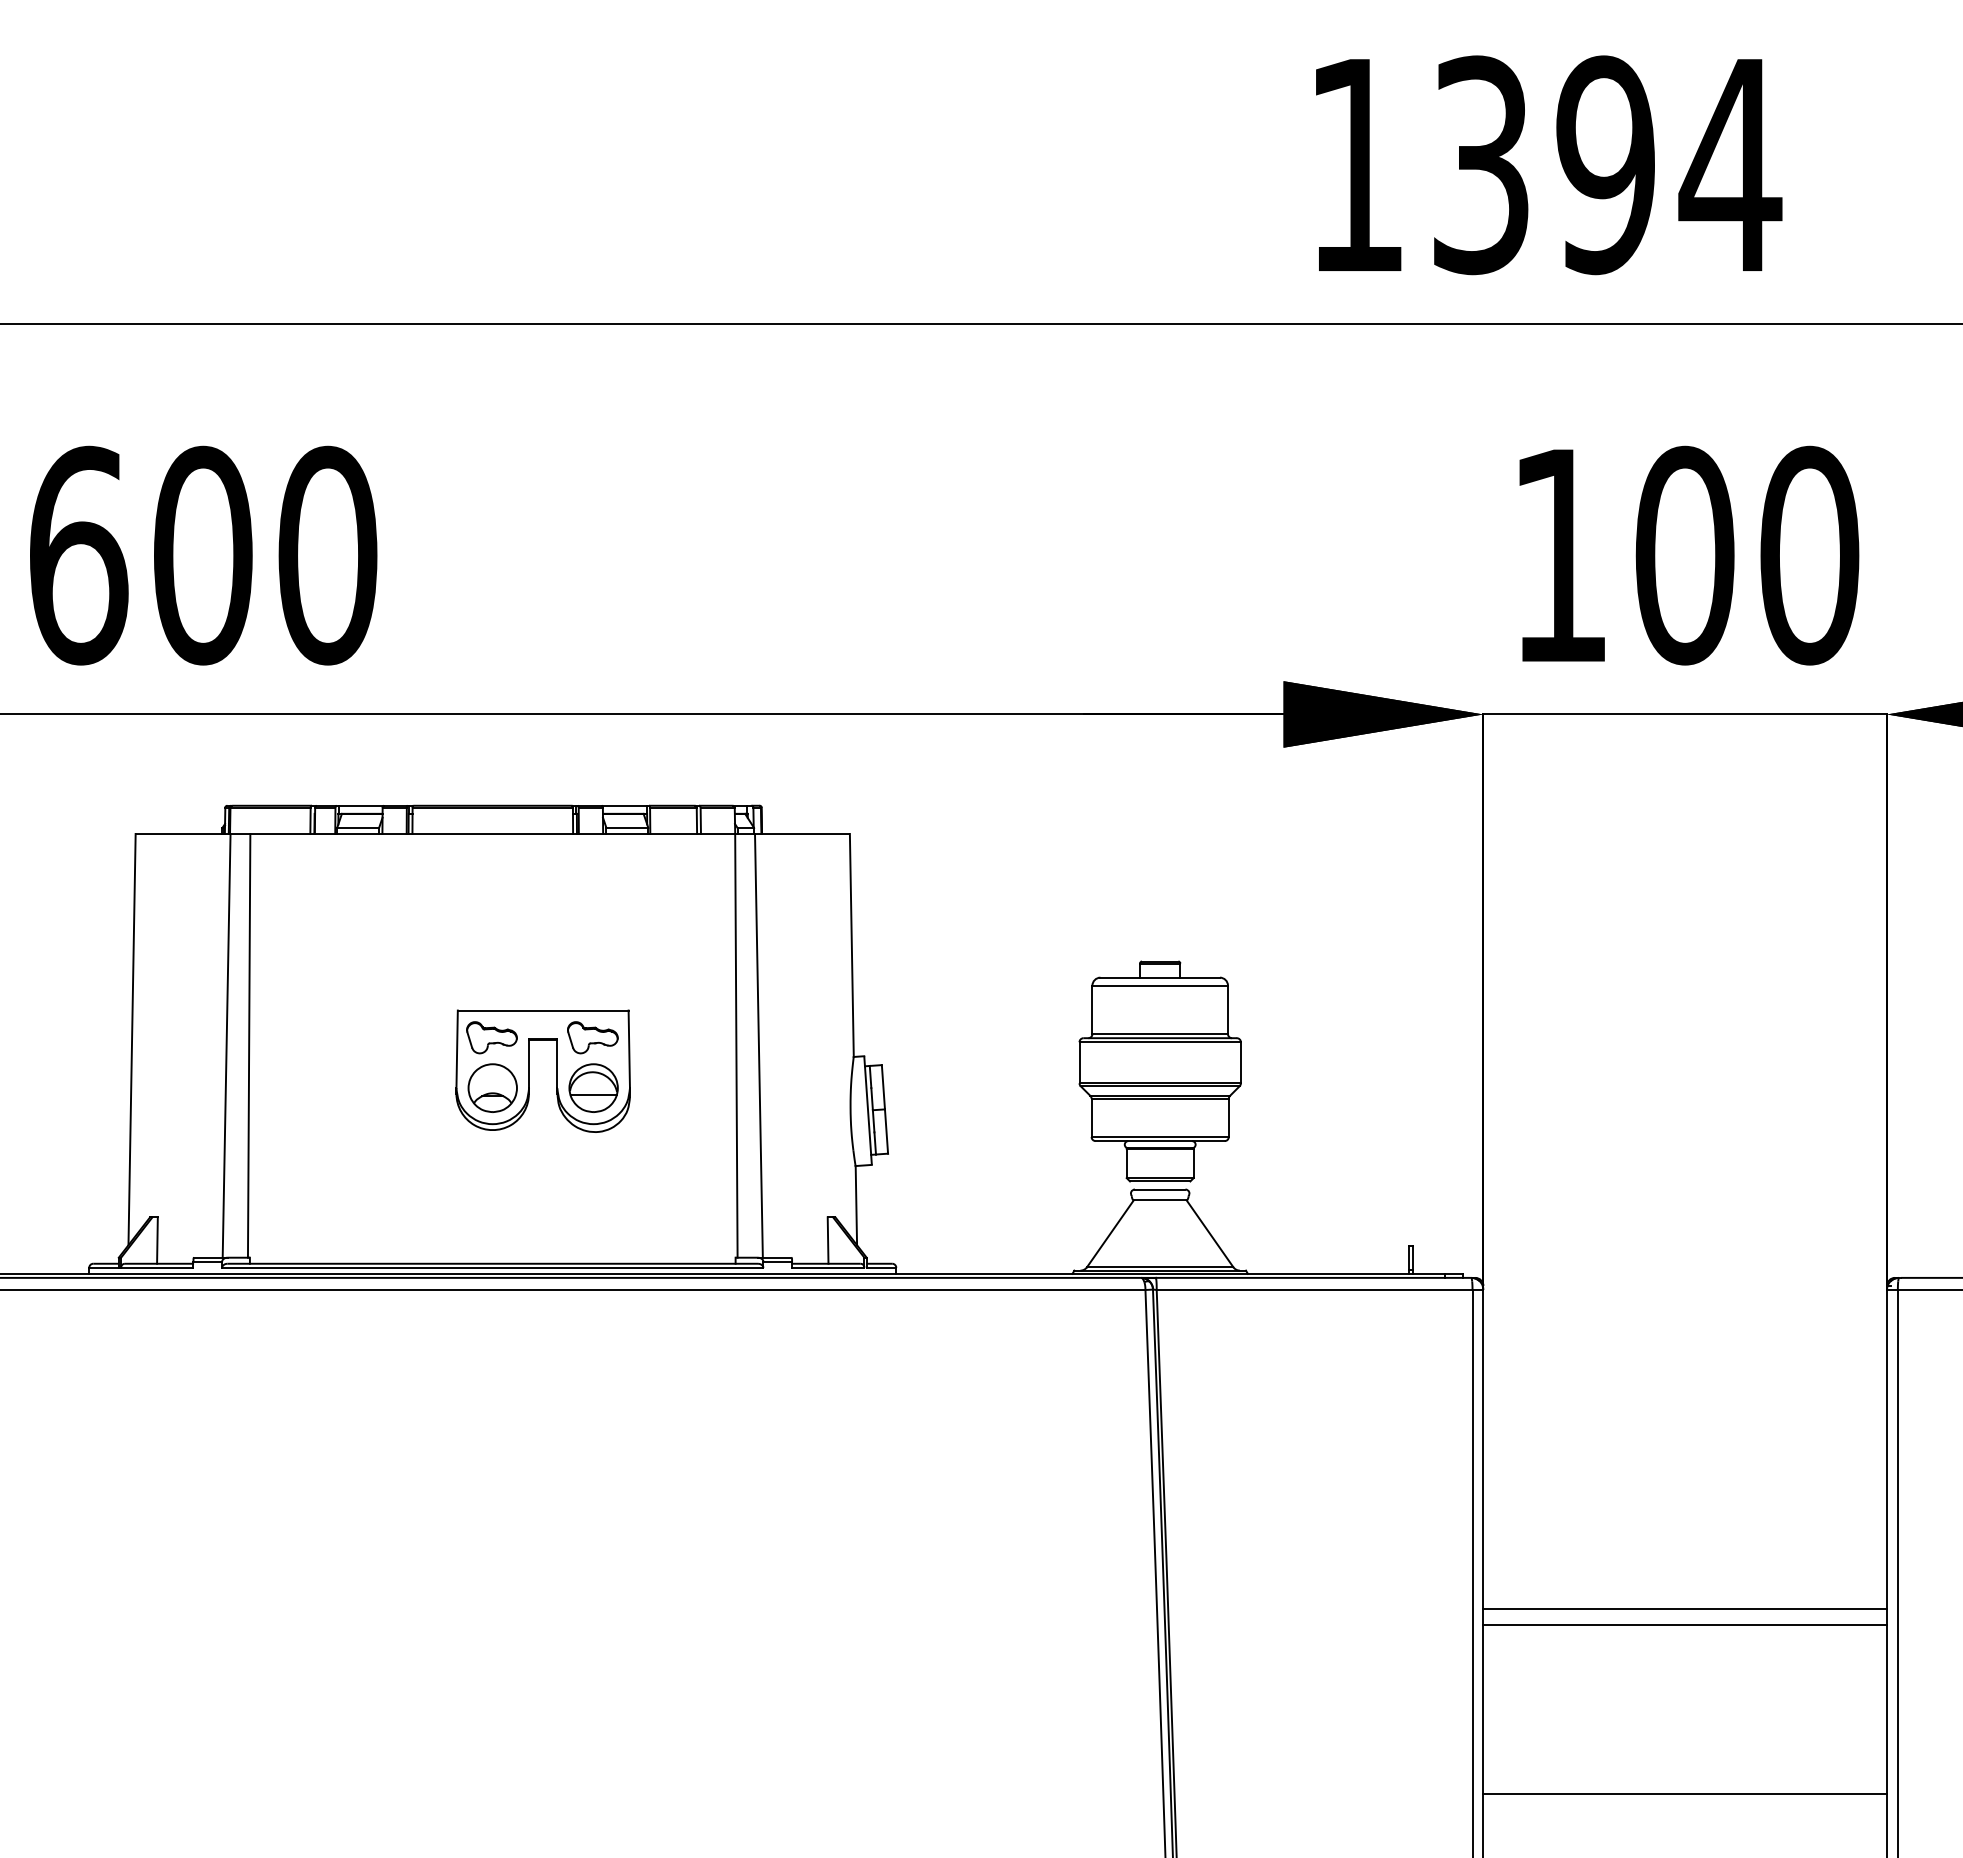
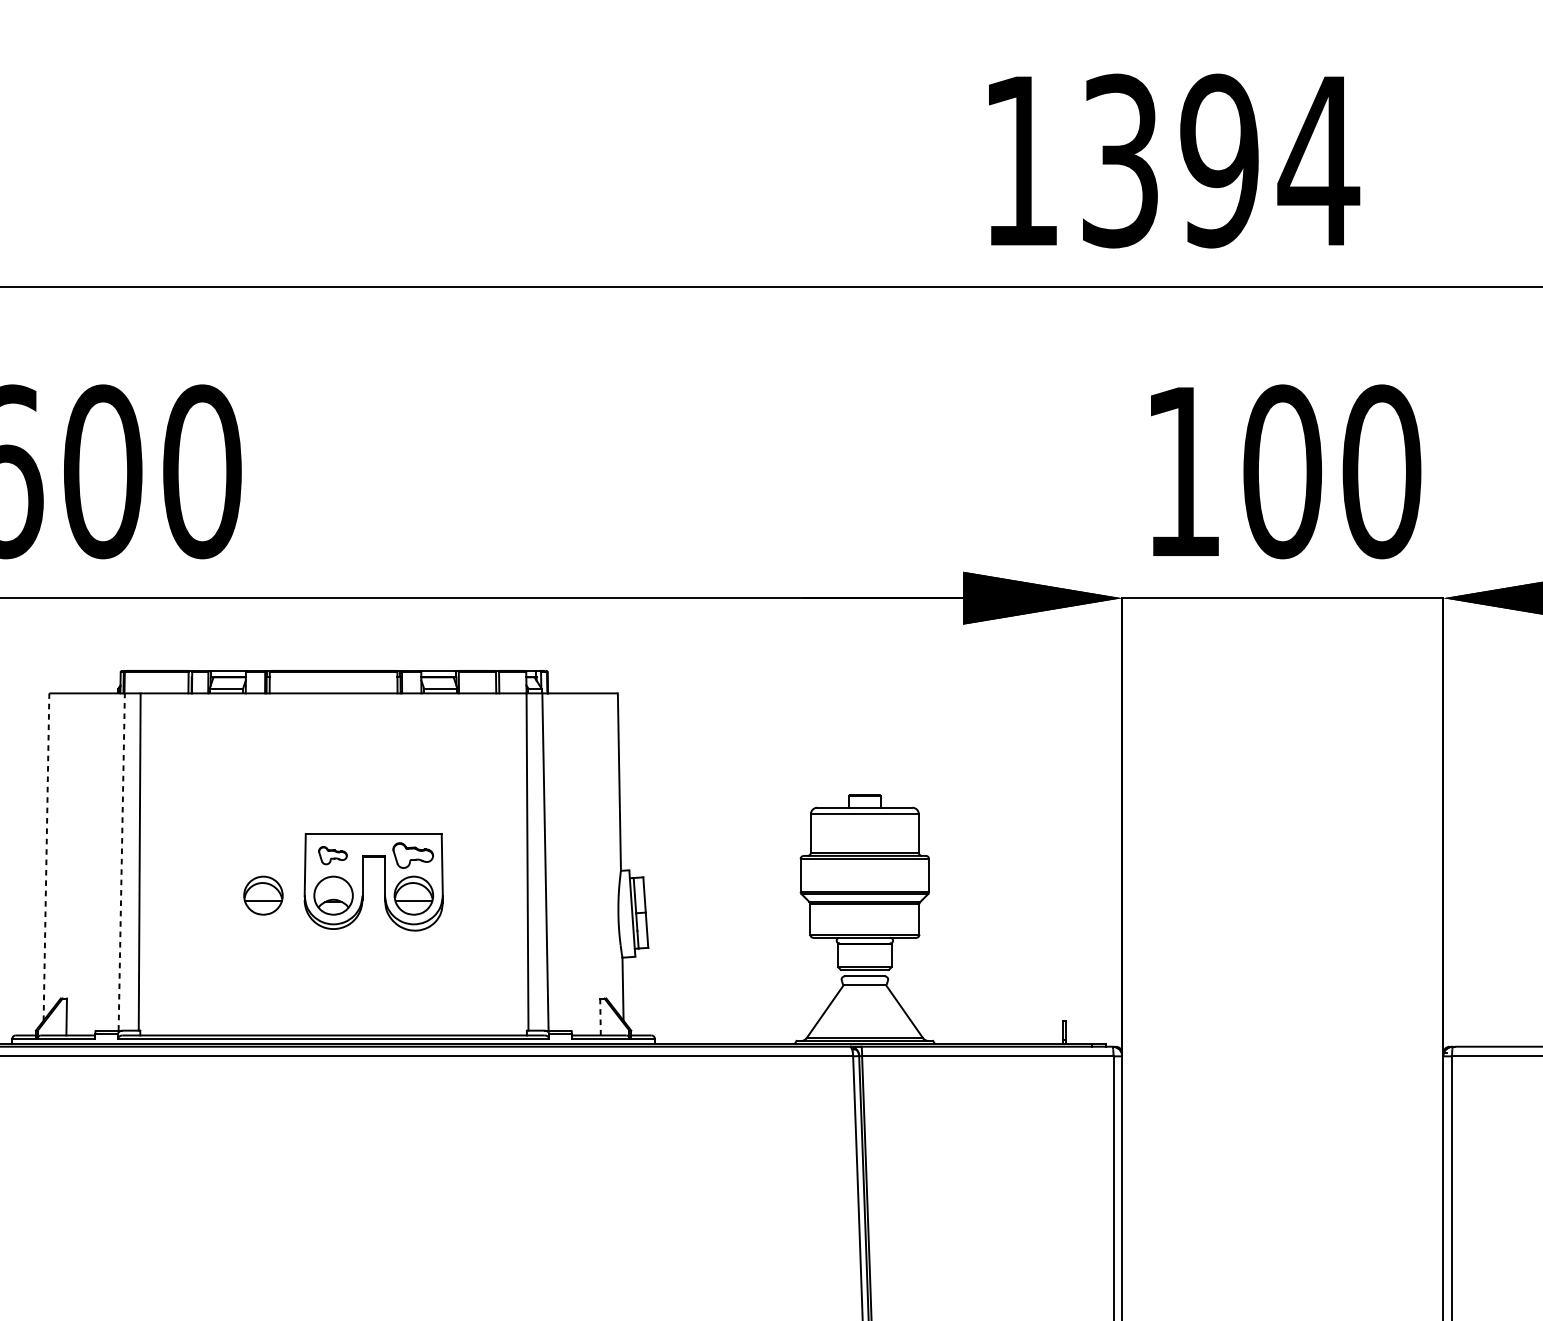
part: (491, 1037) -> (332, 855), size x0.7
line: (132, 1039) -> (46, 856), solid -> dashed
line: (226, 1045) -> (121, 861), solid -> dashed
part: (404, 1087) -> (263, 895), added
line: (828, 1240) -> (600, 1016), solid -> dashed
line: (1684, 1608) -> (1282, 1309), removed

